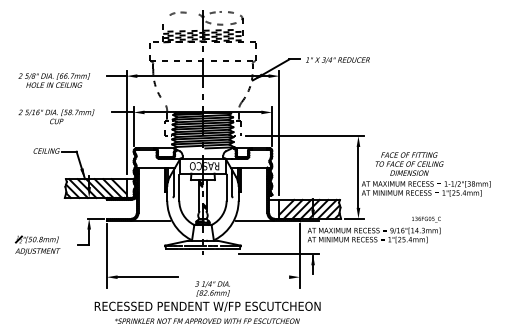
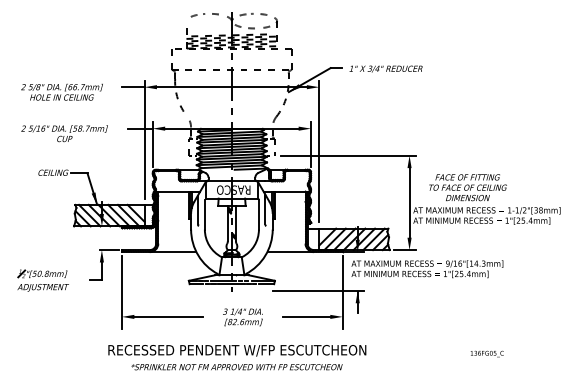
part: (178, 13) -> (204, 15), size x1.67
text: (425, 219) -> (486, 353), moved
line: (268, 276) -> (306, 316), added
text: (212, 289) -> (242, 317), moved

